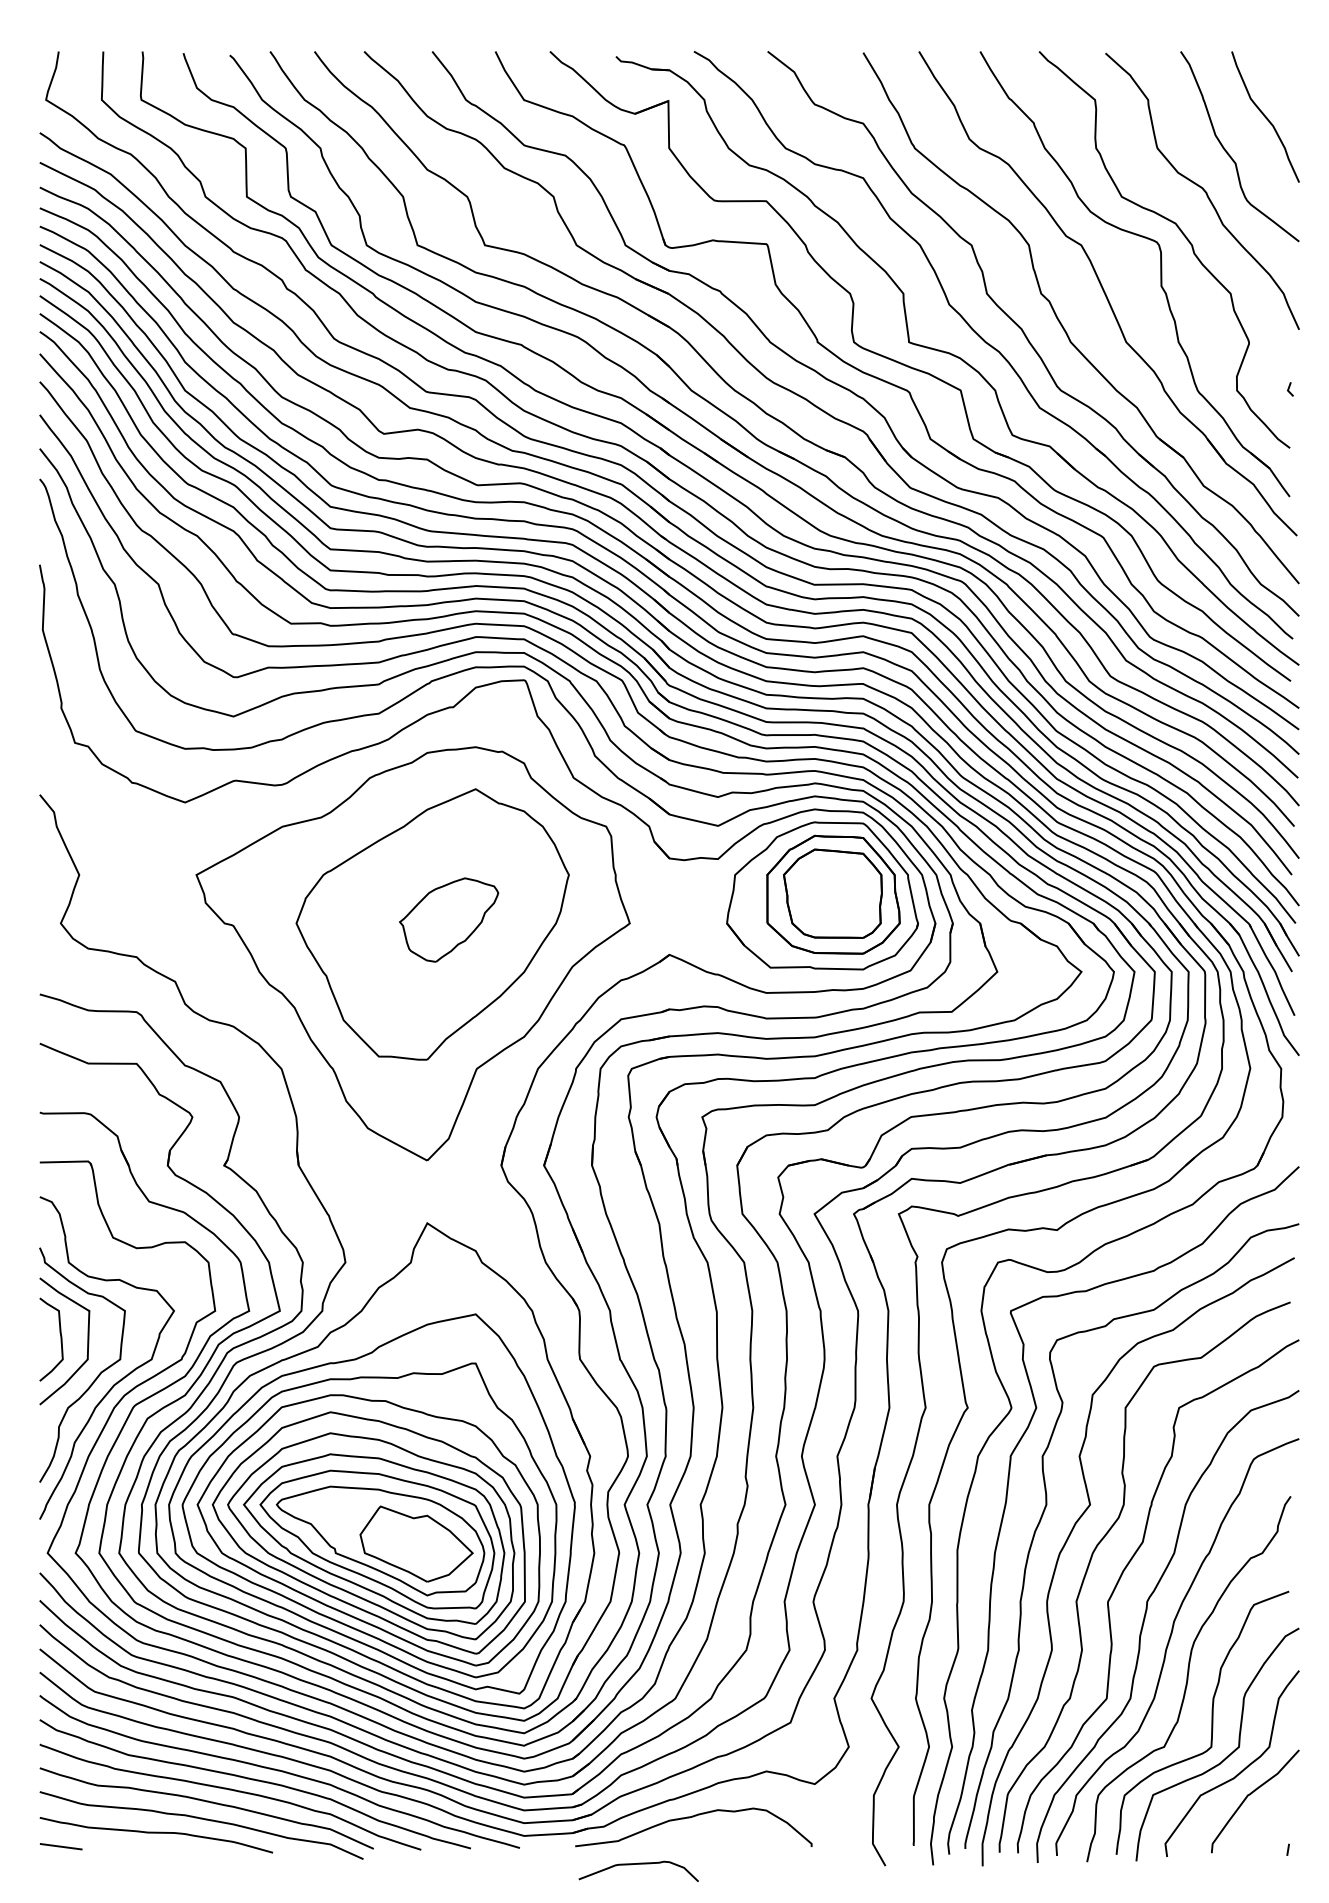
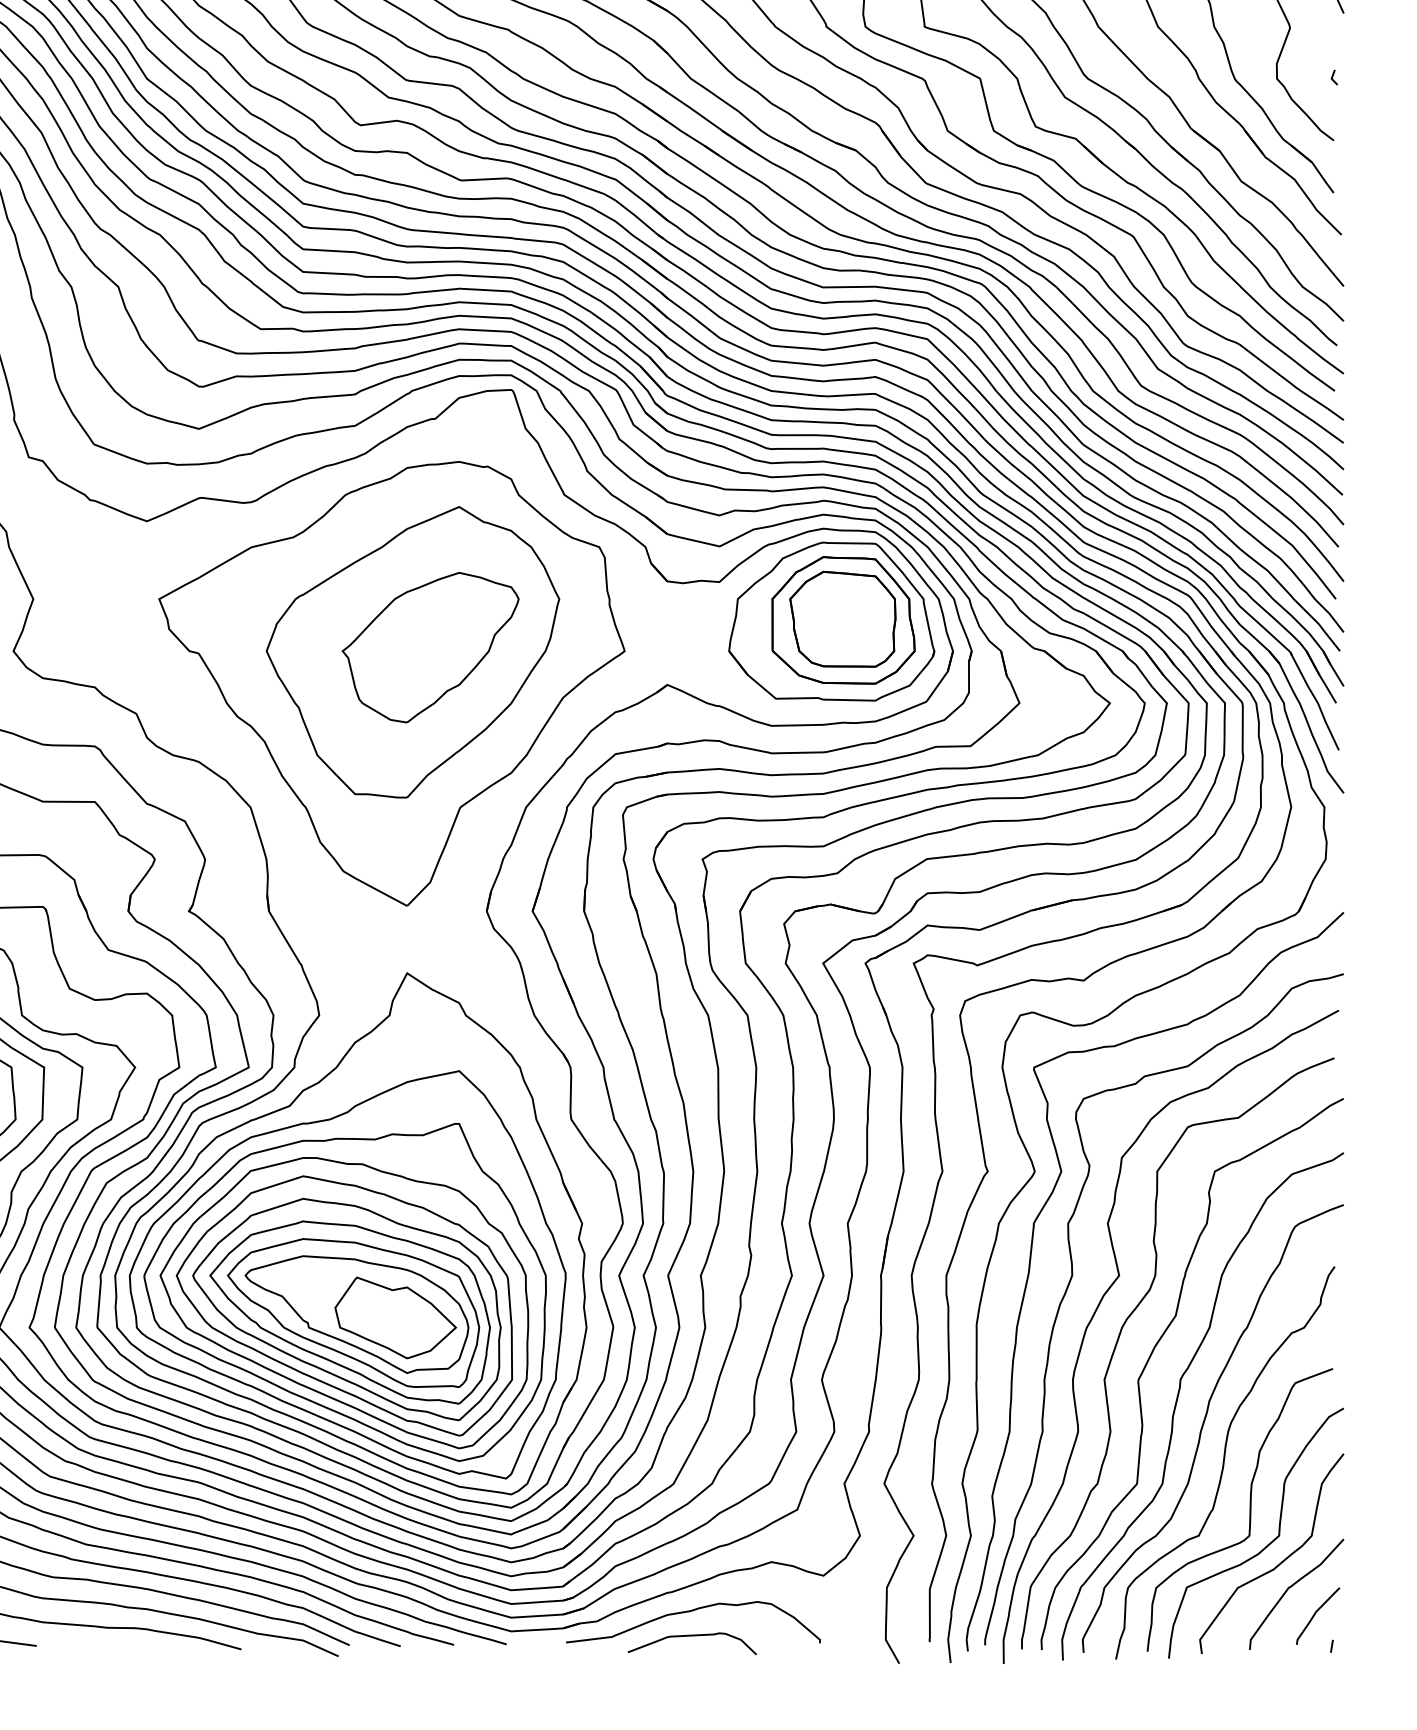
part: (448, 919) -> (429, 646), size x1.67
line: (1272, 1821) -> (1315, 1615), added
curve: (638, 1864) -> (692, 1636), moved

